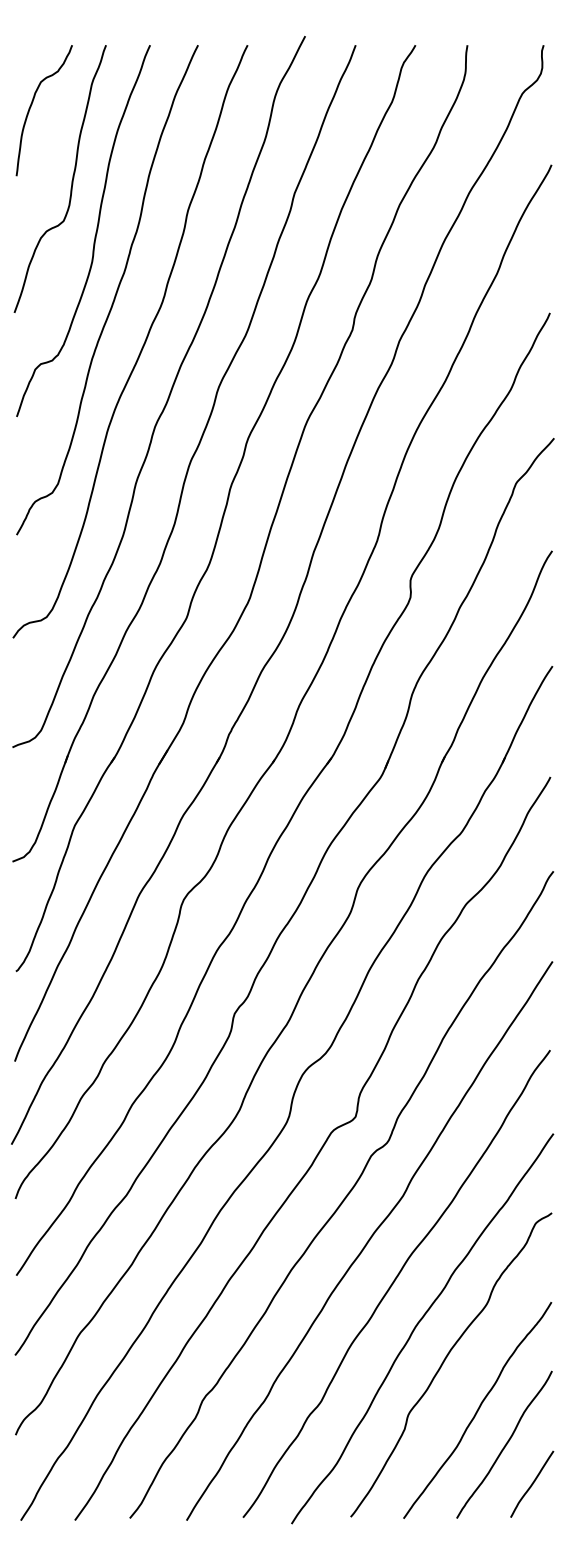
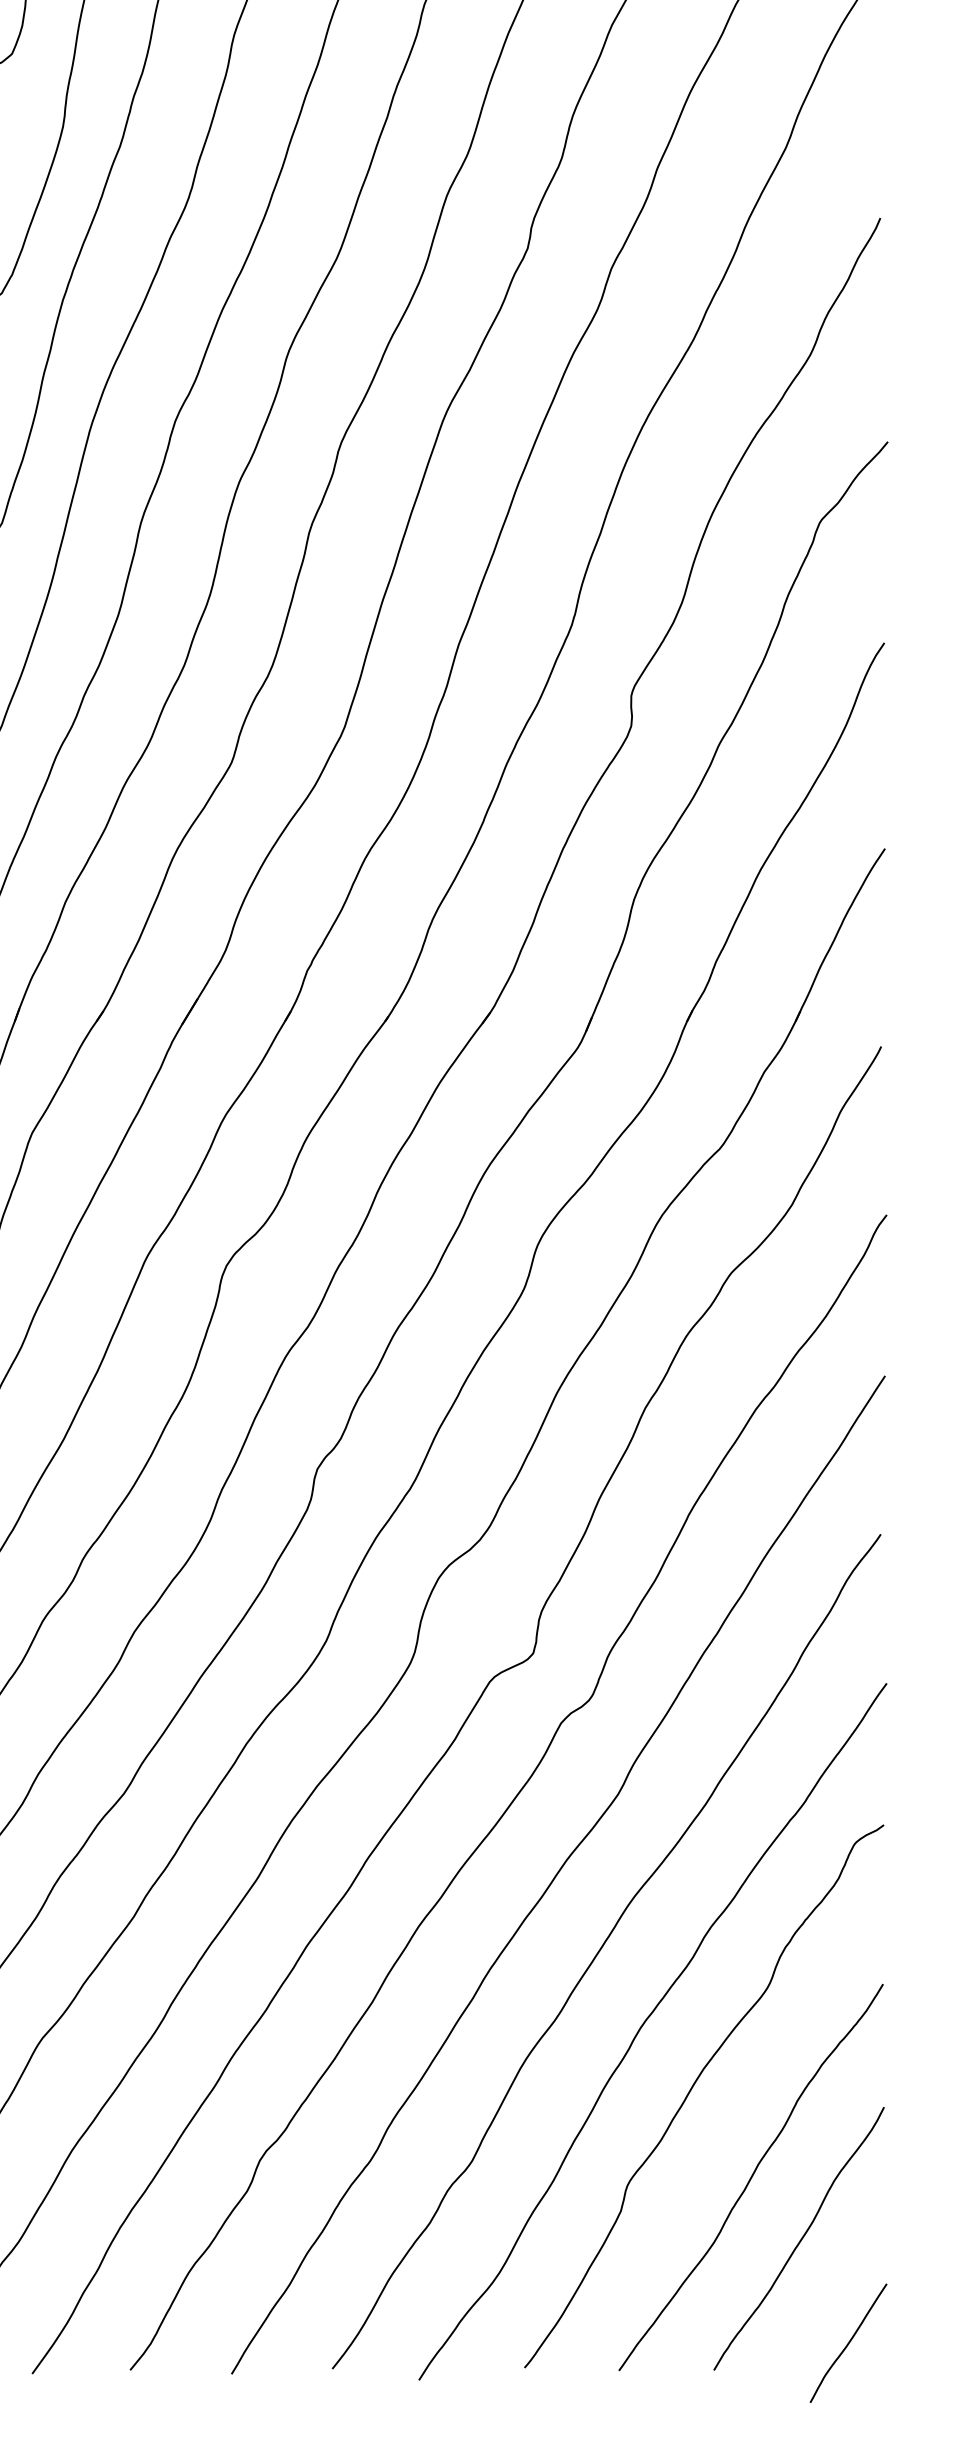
curve: (532, 1483) -> (849, 2341), moved

